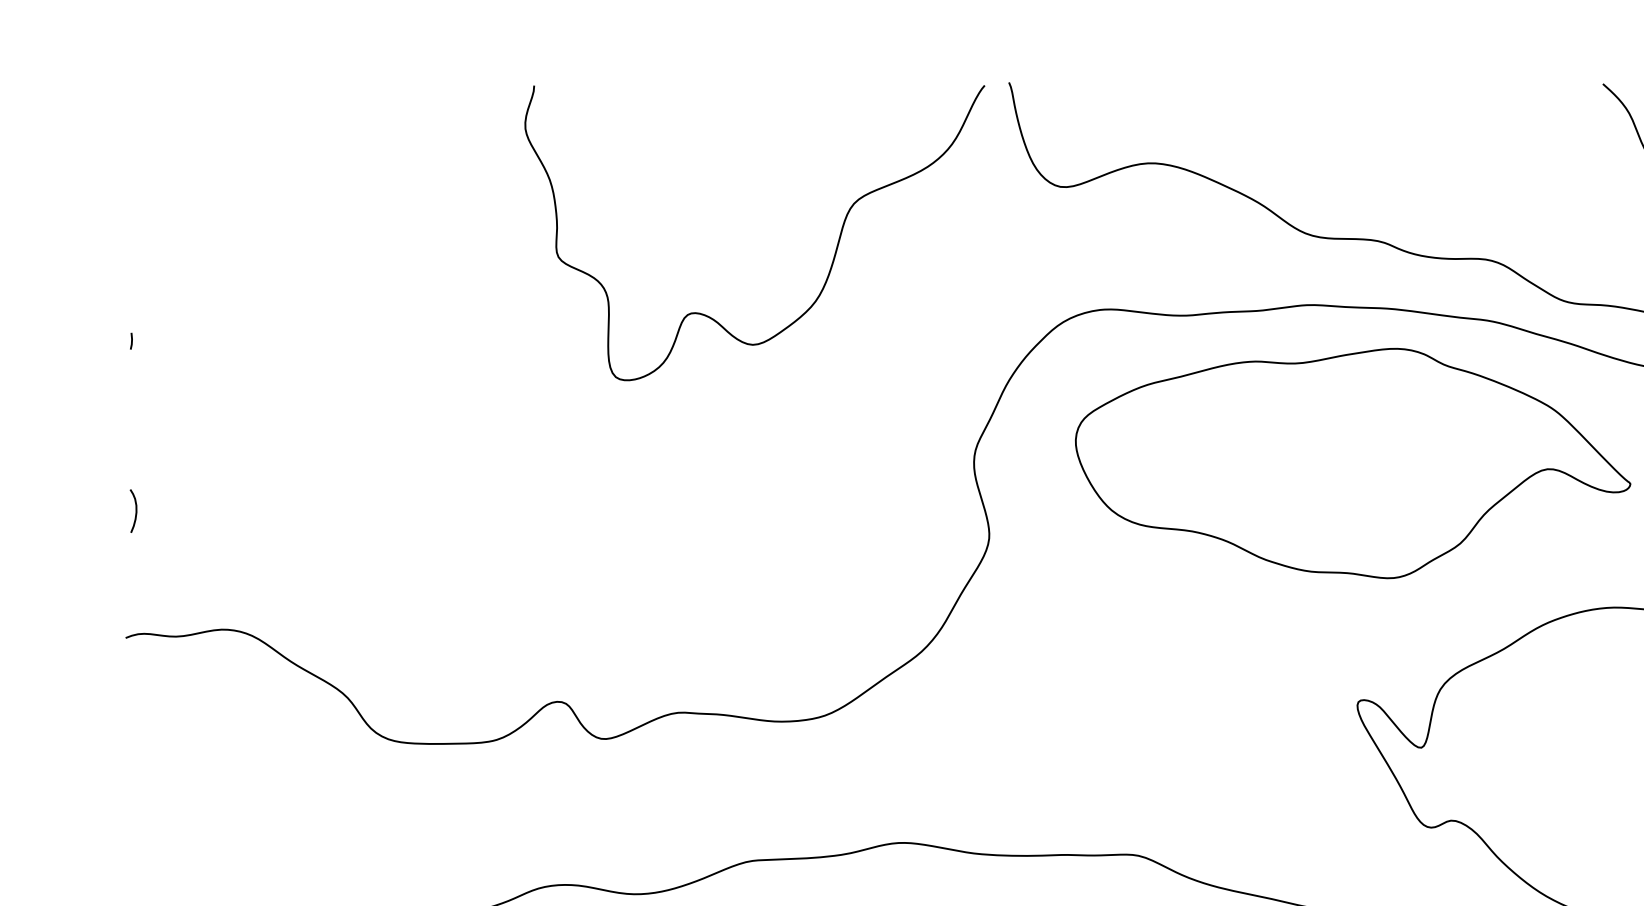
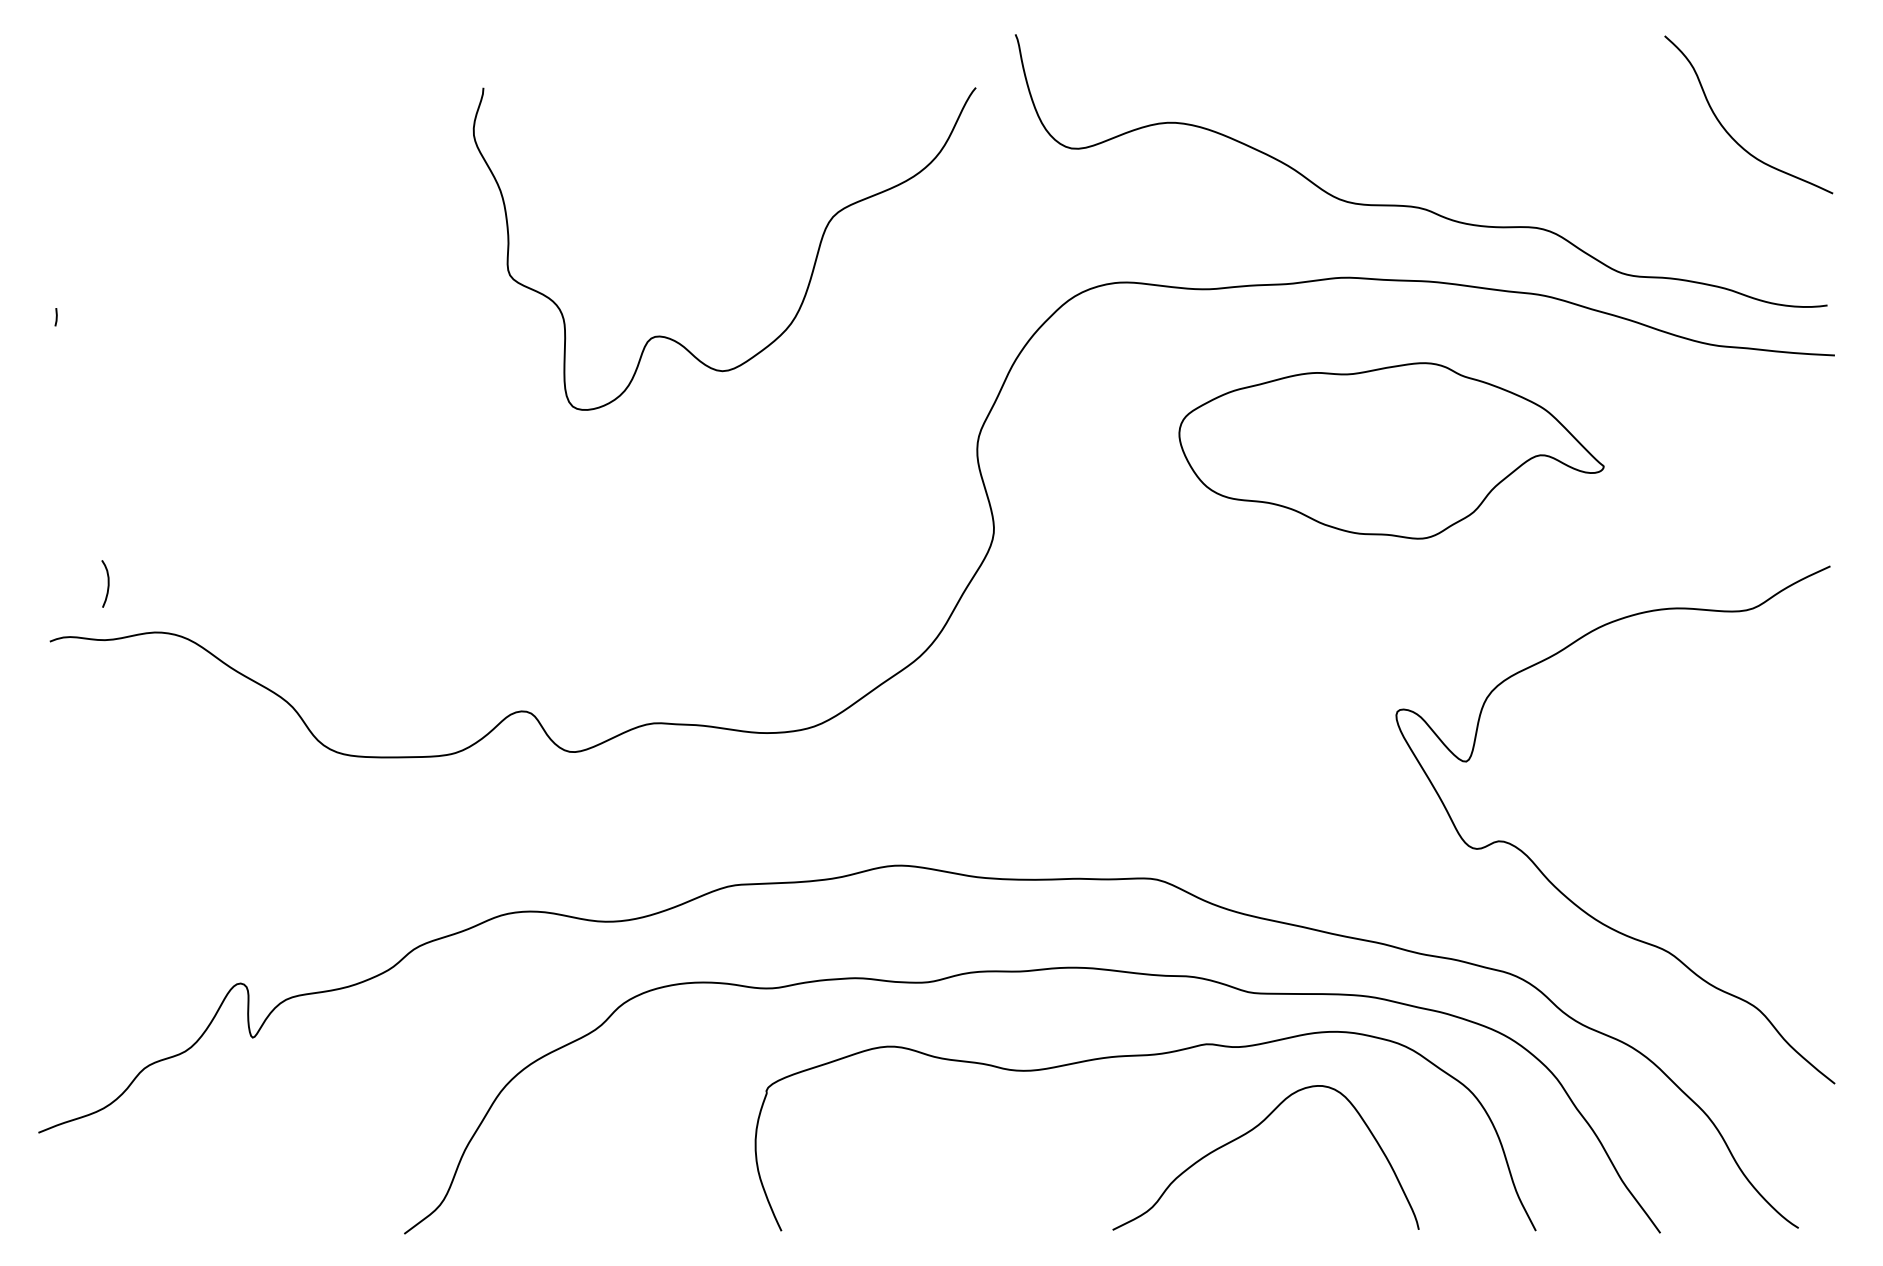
curve: (833, 257) -> (810, 275), moved
part: (1352, 463) -> (1391, 450), size x0.7
curve: (135, 510) -> (107, 583), moved

